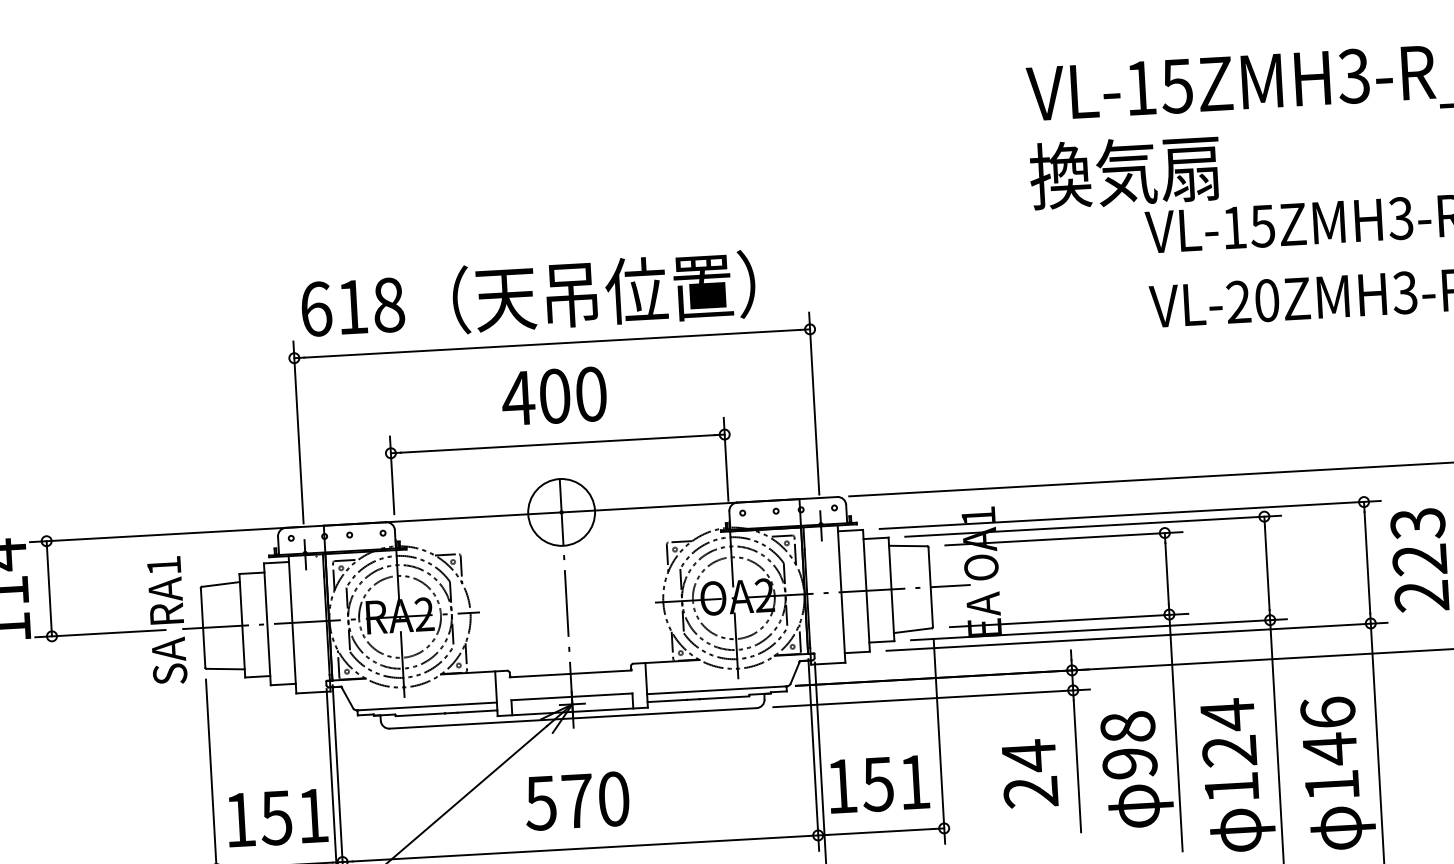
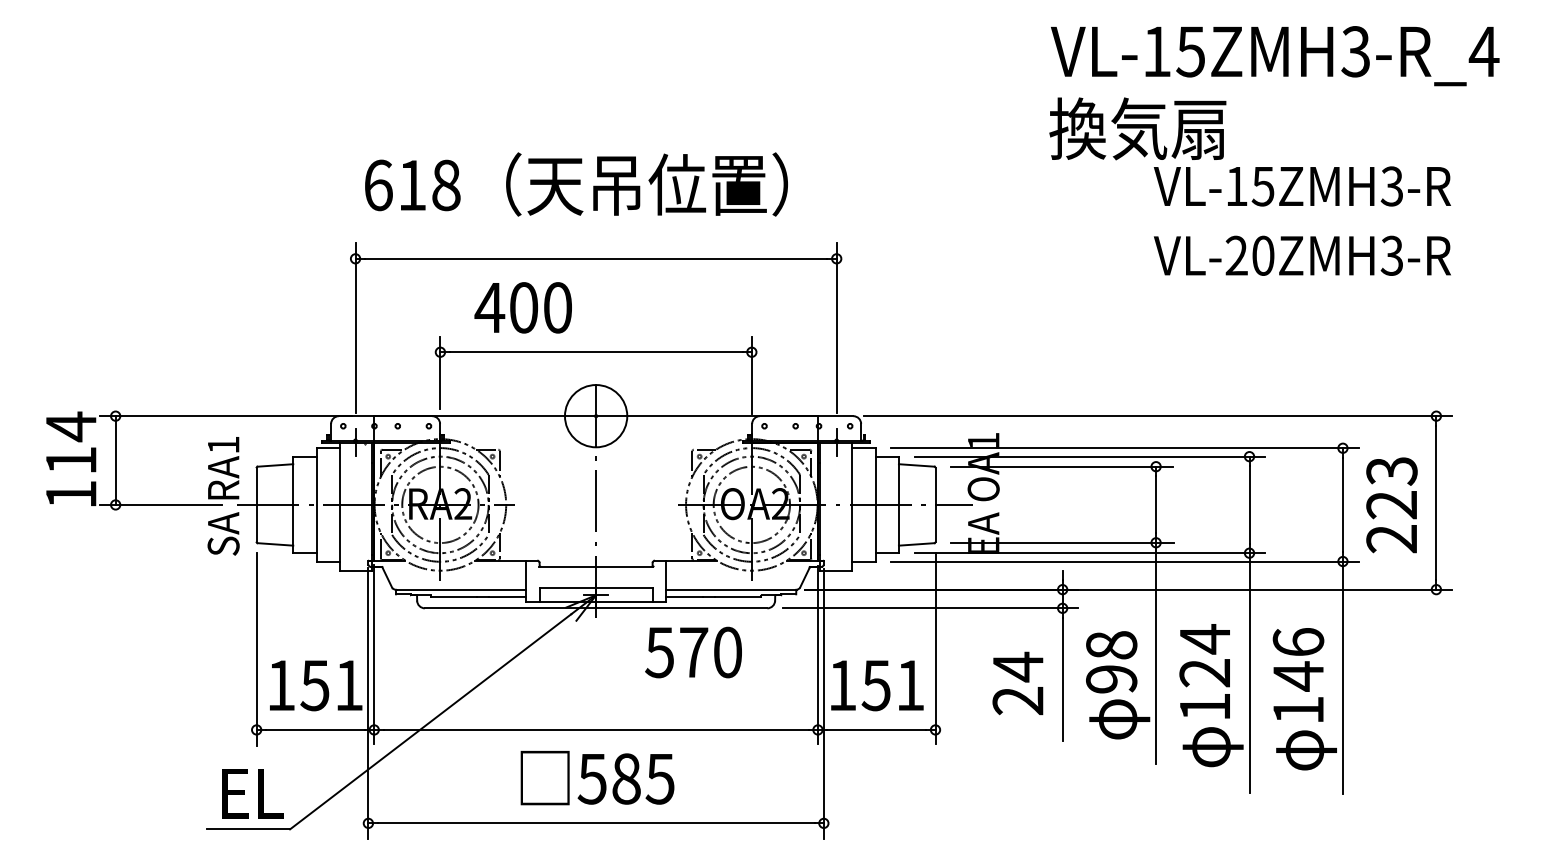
text: (528, 296) -> (576, 184), moved
text: (553, 396) -> (522, 307), moved
text: (577, 801) -> (693, 652), moved

